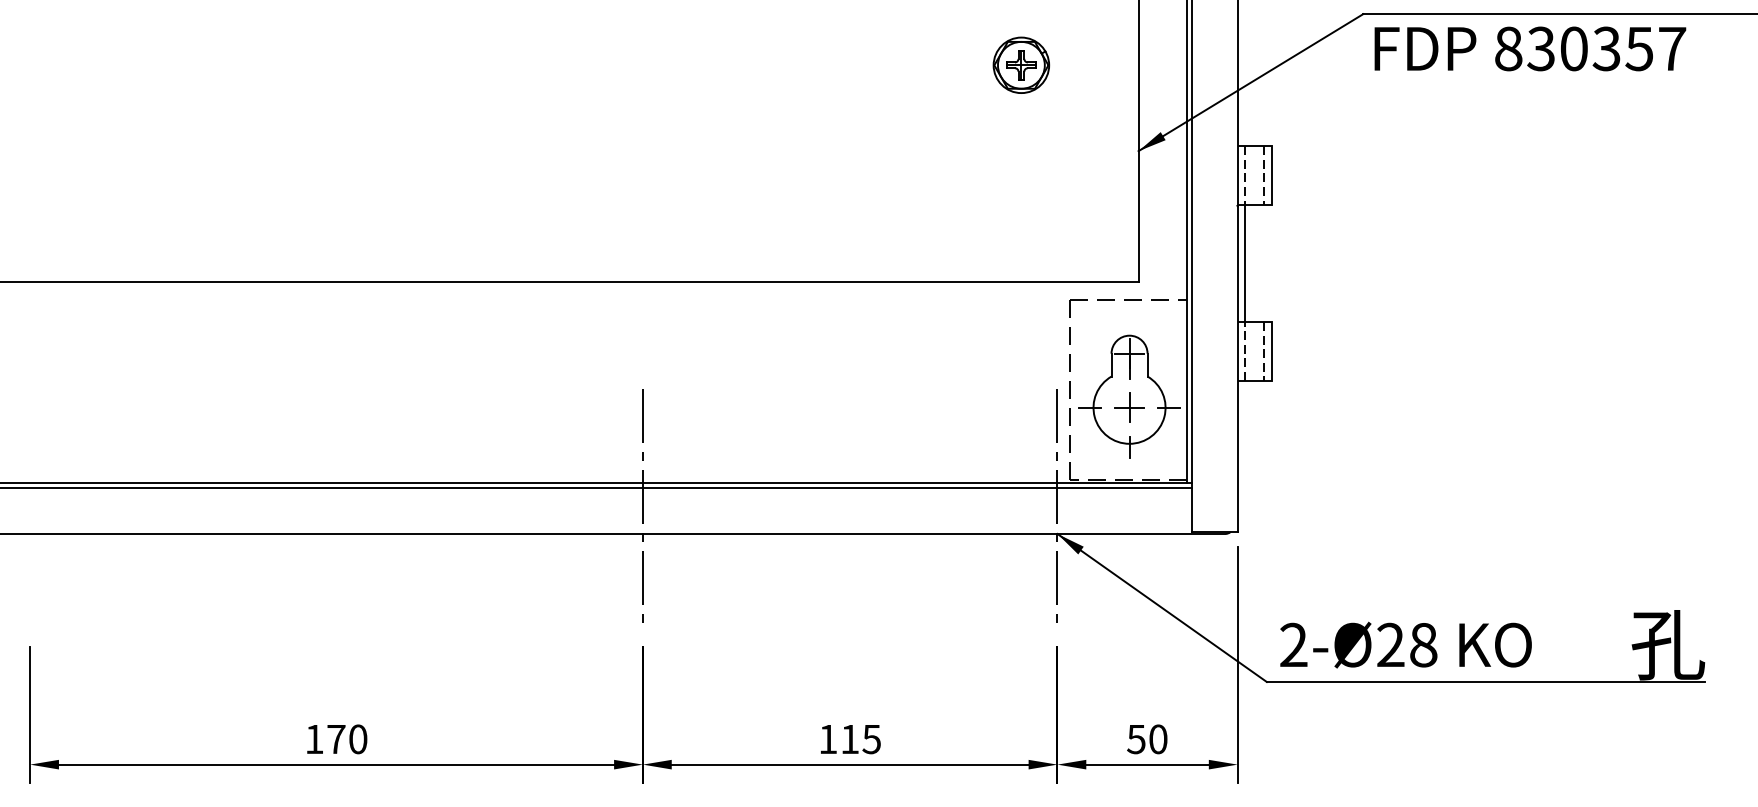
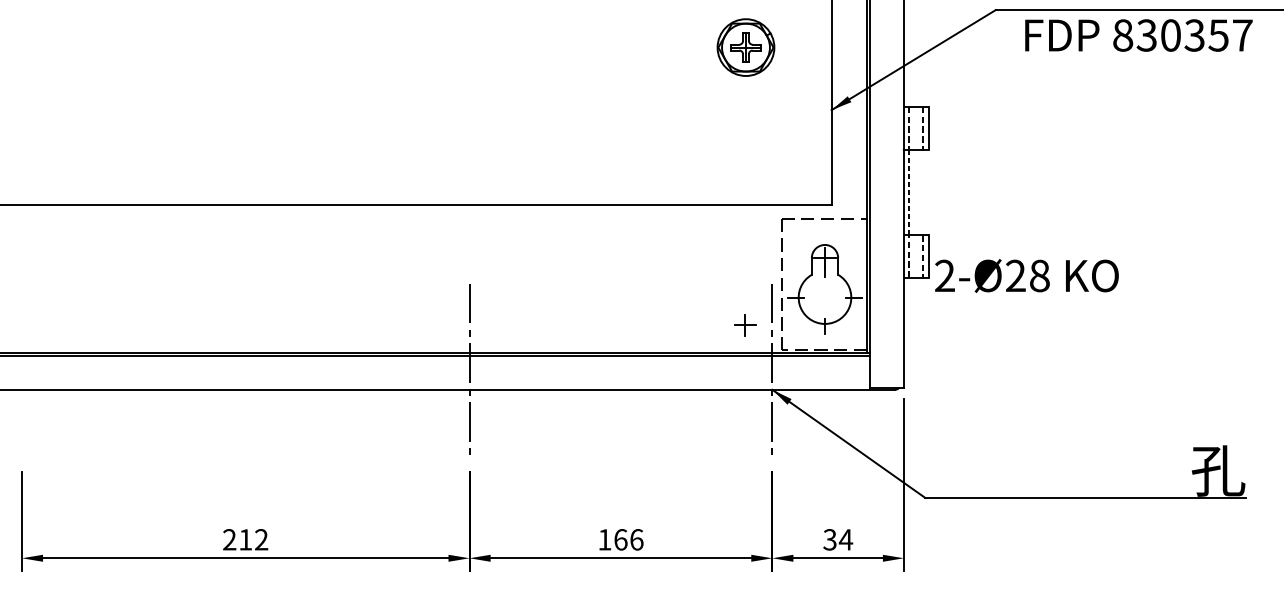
text: (1530, 48) -> (1139, 35), moved
part: (1021, 64) -> (746, 46), size x1.4
line: (1244, 264) -> (908, 192), solid -> dashed
part: (1129, 407) -> (745, 325), moved
text: (1405, 644) -> (1026, 275), moved
text: (336, 739) -> (245, 539), 170 -> 212
text: (861, 739) -> (629, 539), 115 -> 166
text: (1148, 739) -> (838, 539), 50 -> 34

